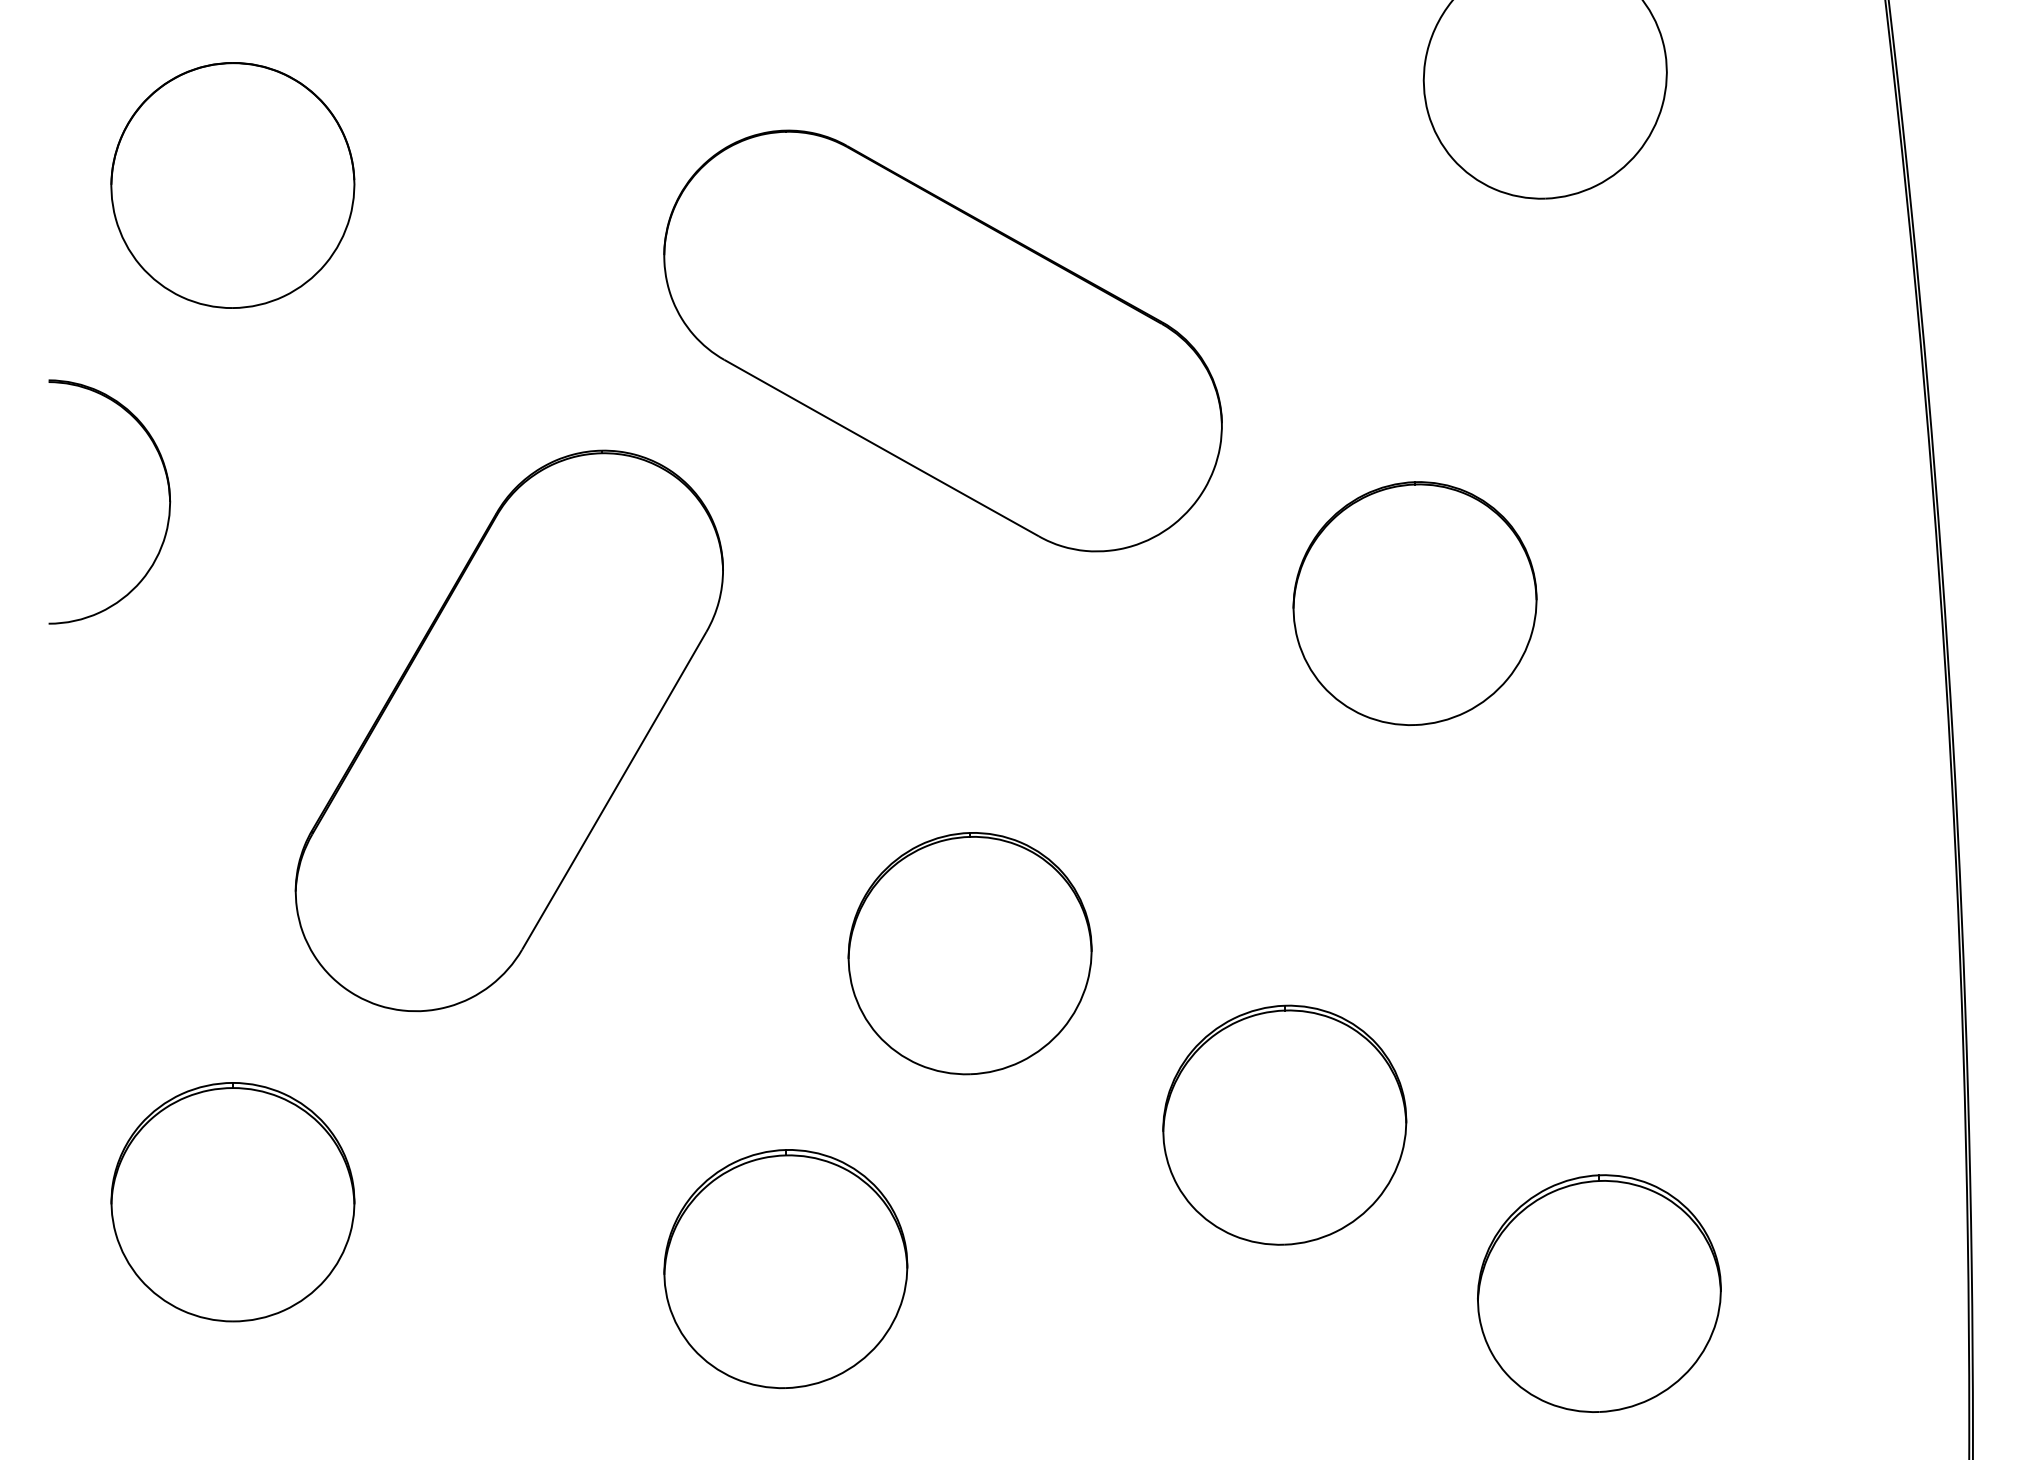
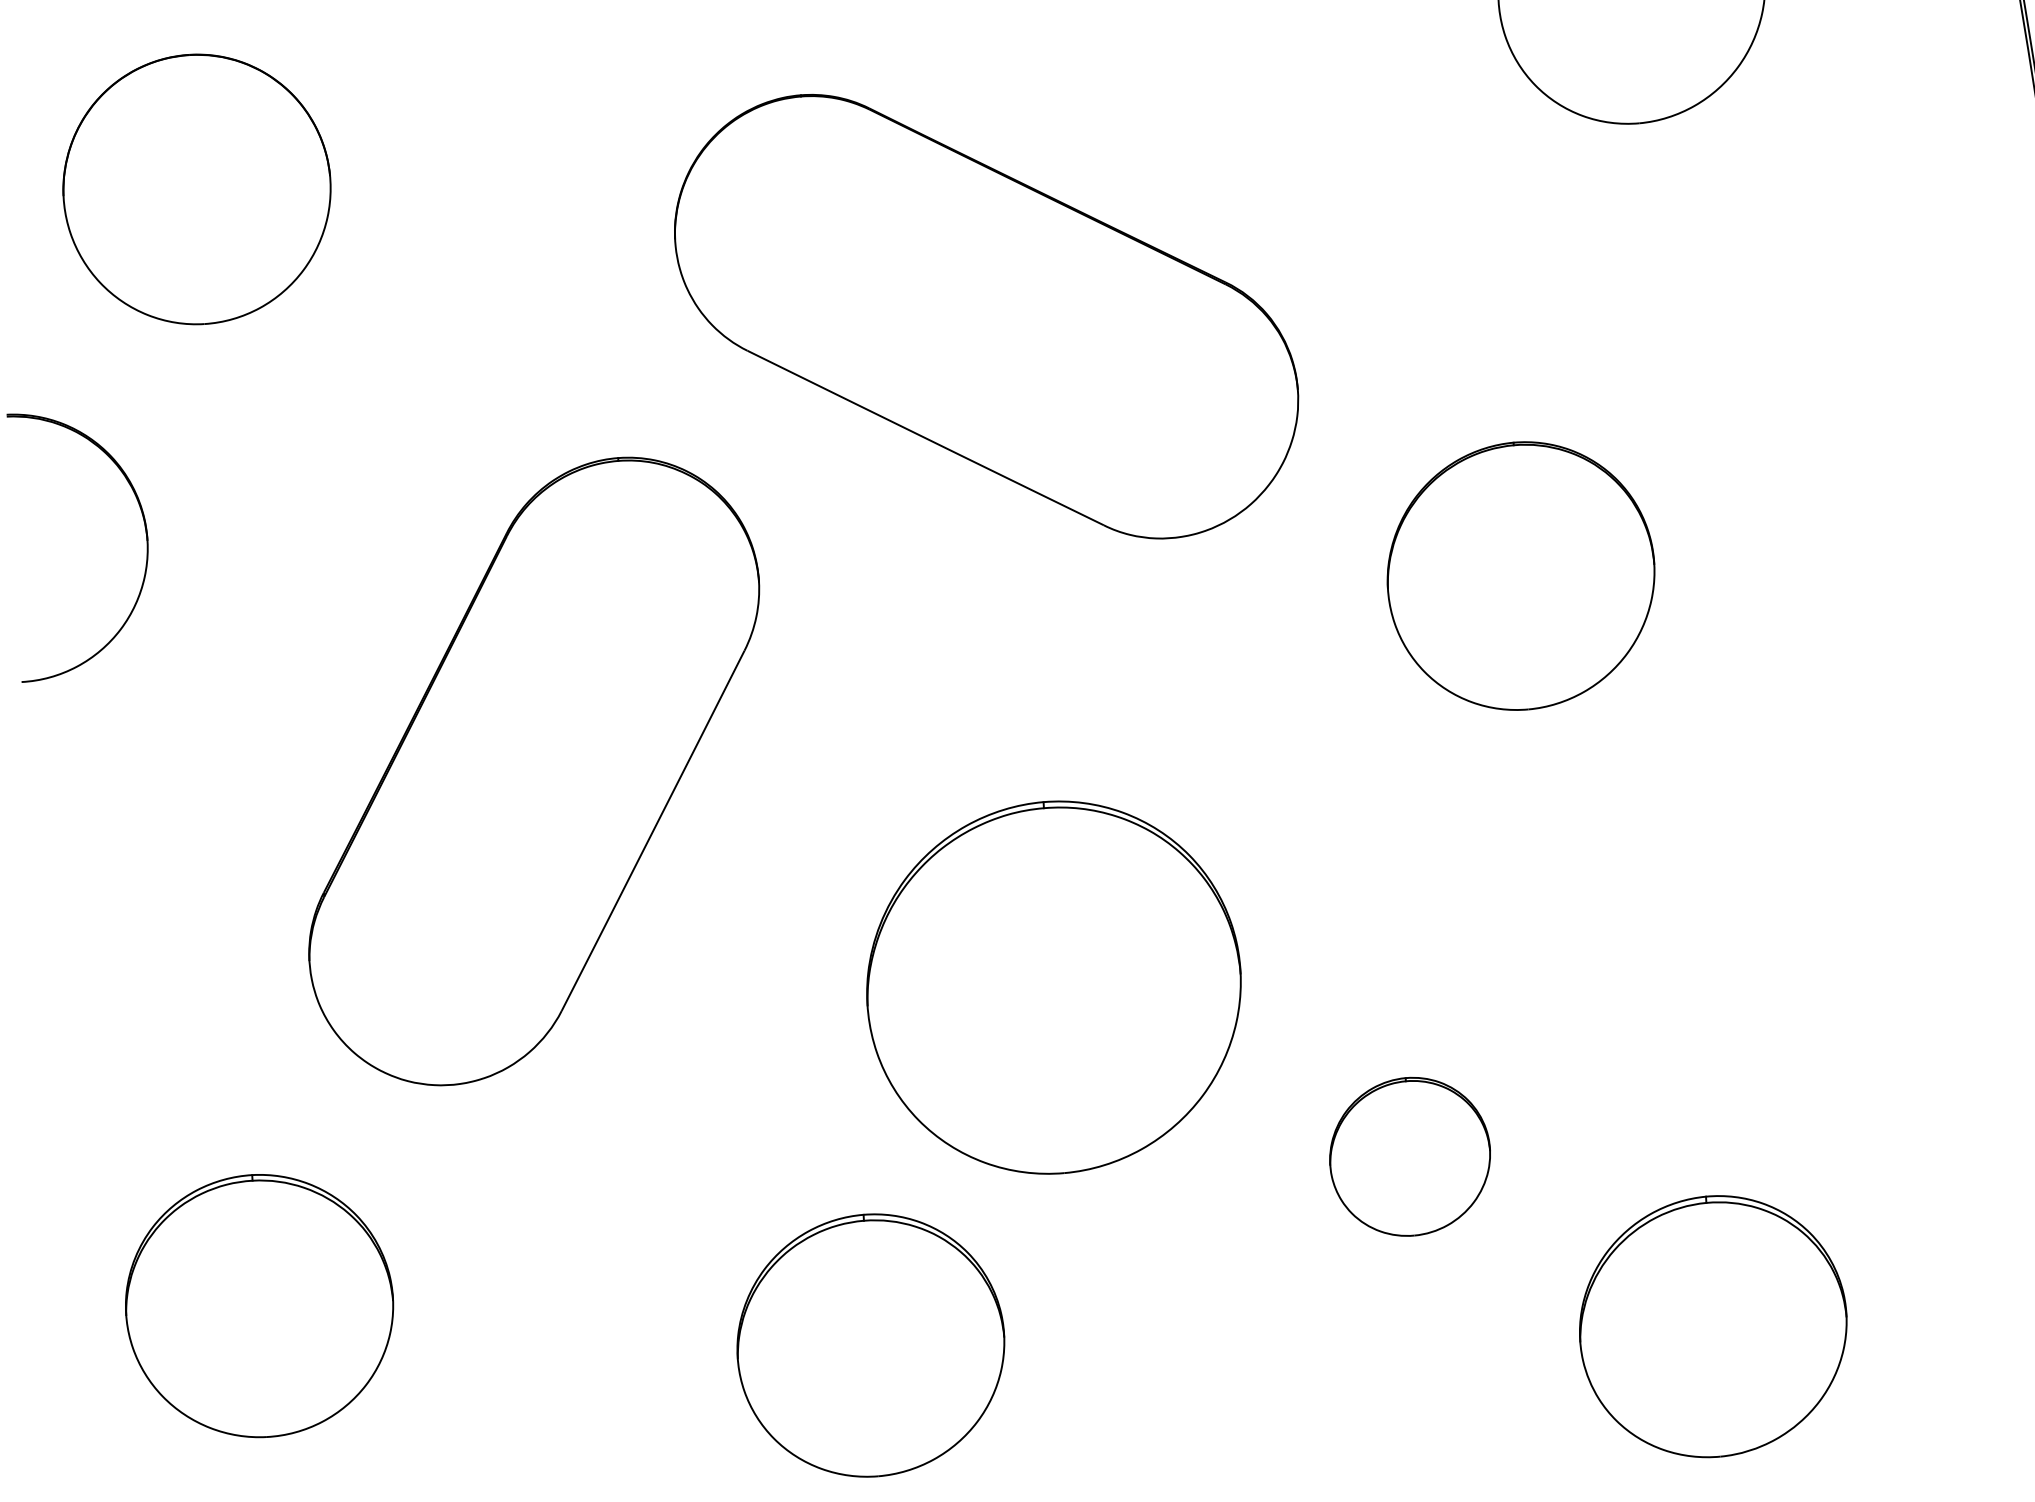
part: (969, 953) -> (1053, 987), size x1.4
part: (1284, 1124) -> (1409, 1156), size x0.6
part: (1599, 1293) -> (1713, 1326), moved

